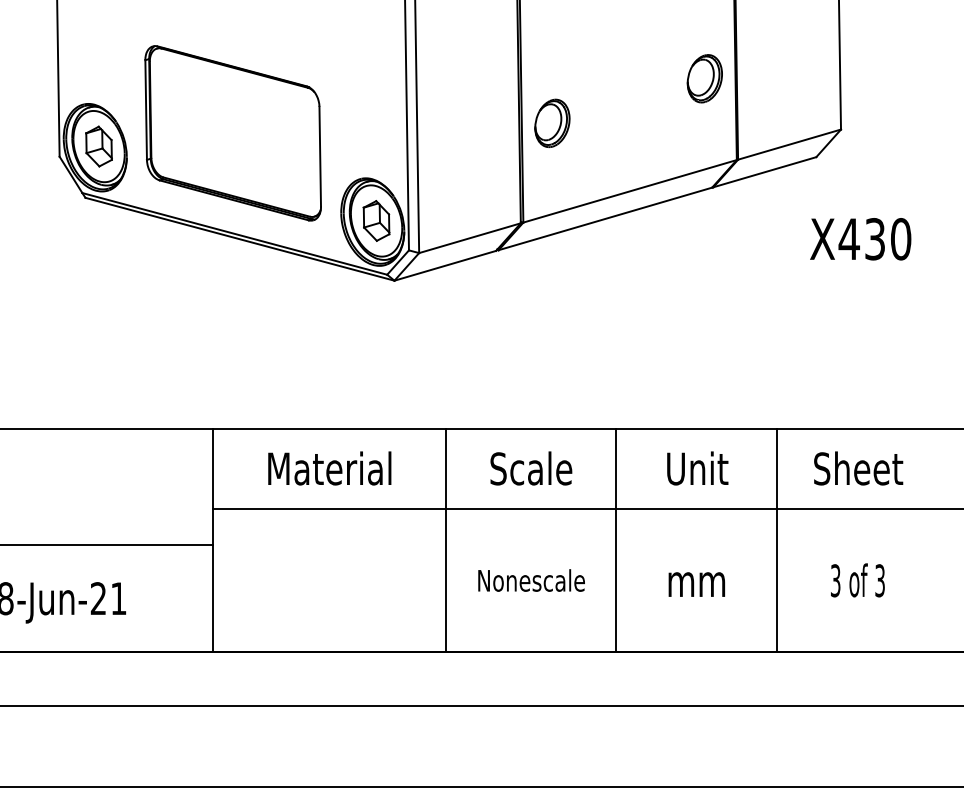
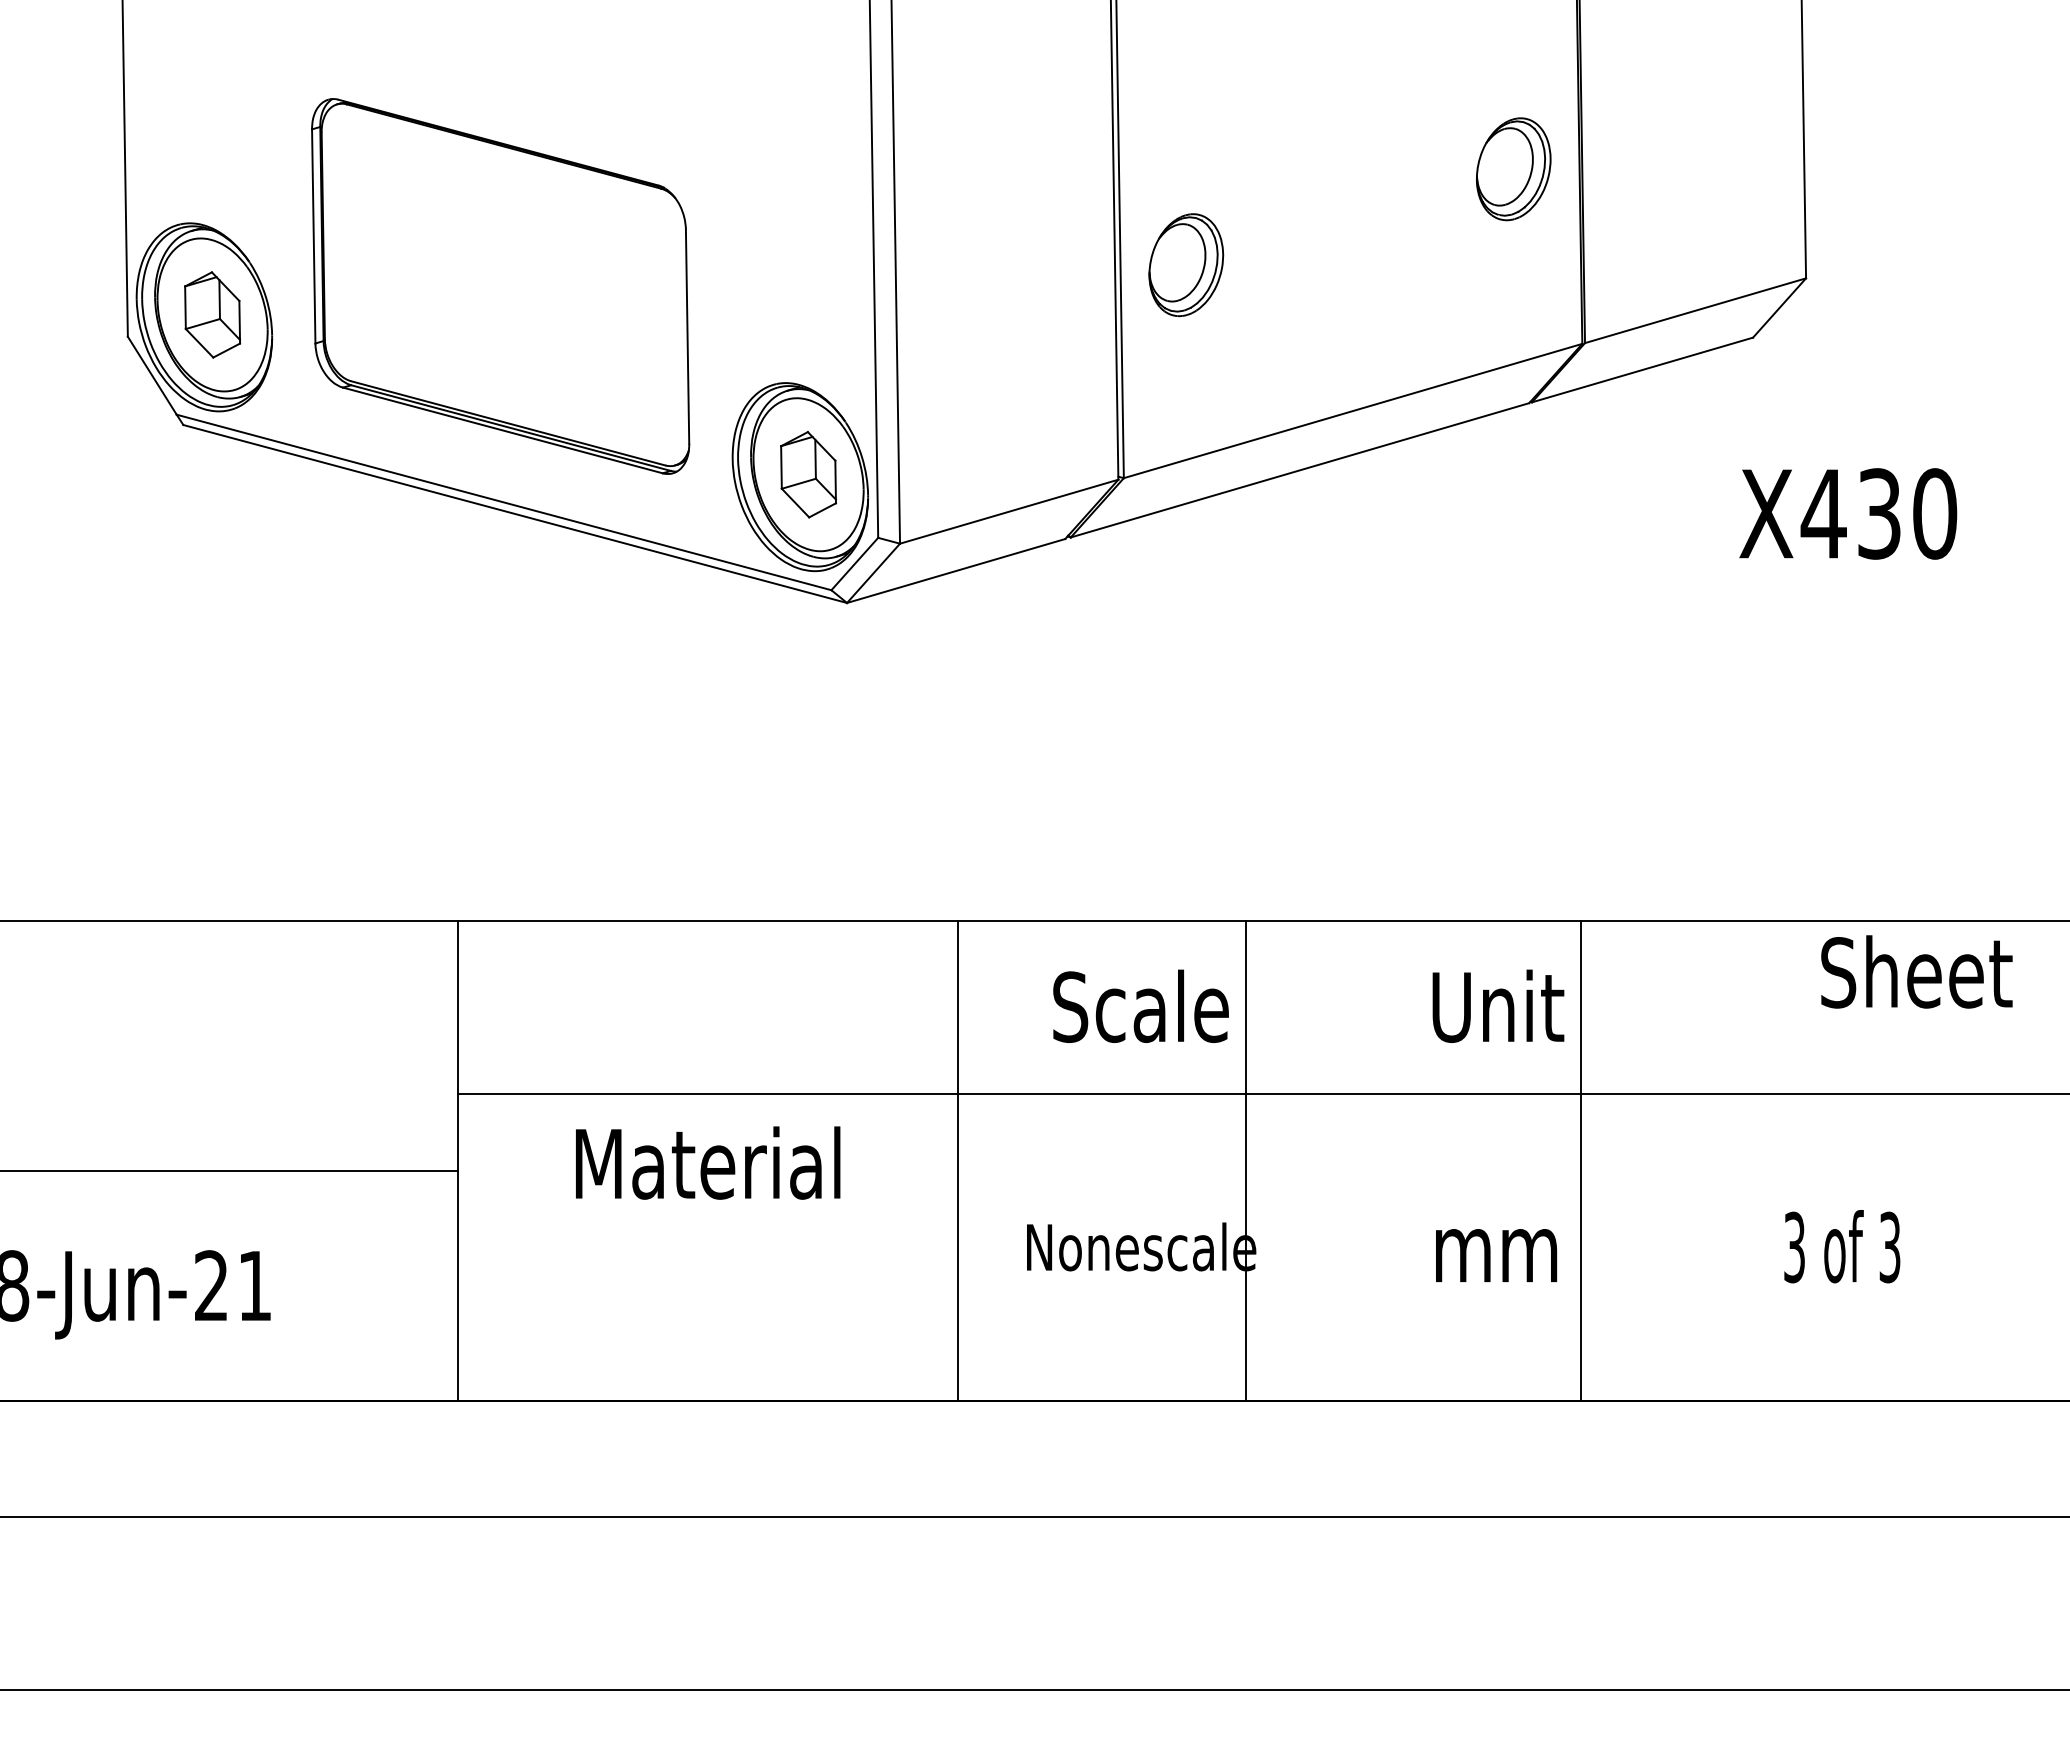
text: (329, 468) -> (707, 1163), moved
text: (858, 468) -> (1916, 971), moved
line: (616, 540) -> (1246, 1160), moved
line: (777, 540) -> (1581, 1160), moved

